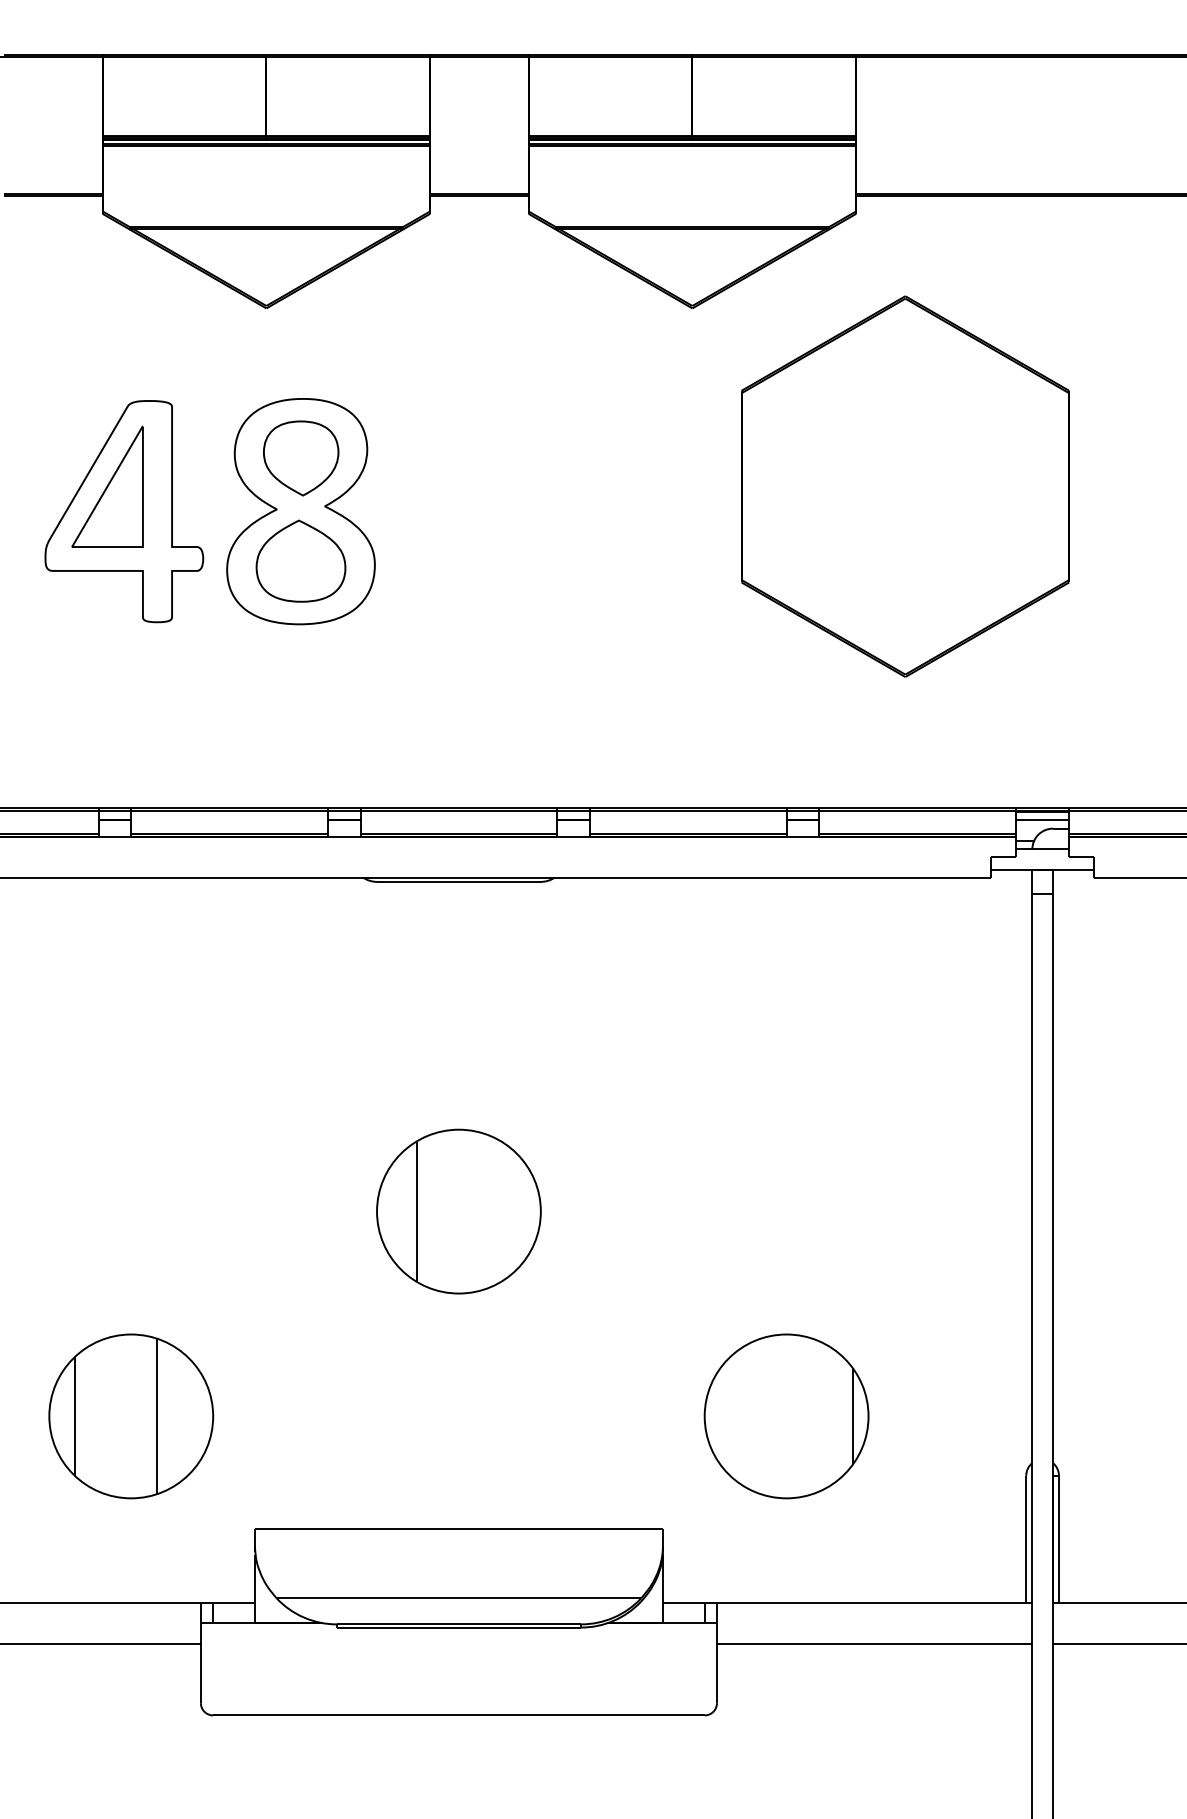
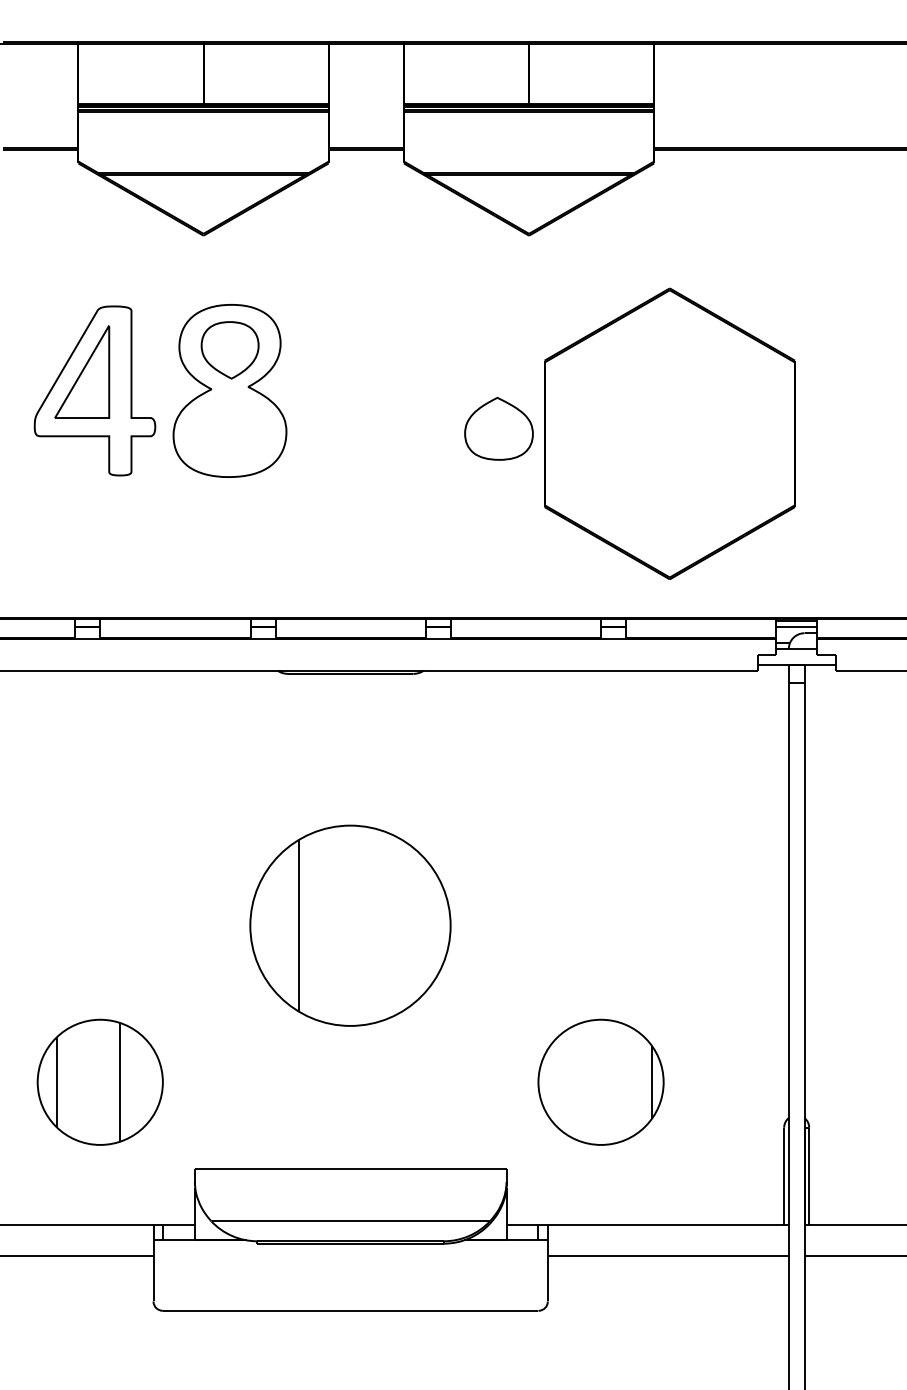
part: (904, 486) -> (669, 433), moved
part: (300, 560) -> (498, 428), moved
part: (458, 1211) -> (350, 925), size x1.6

